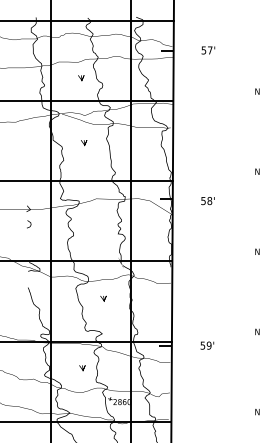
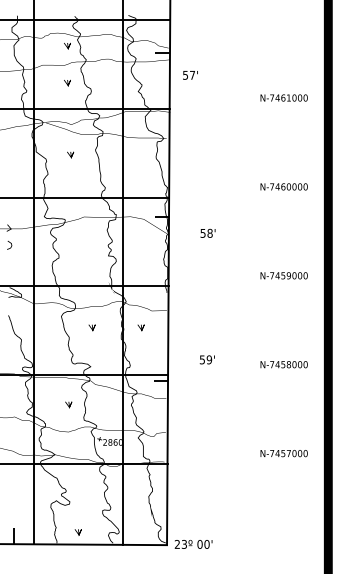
line: (81, 44) -> (67, 45), added
text: (208, 50) -> (190, 75), moved
text: (207, 200) -> (207, 232), moved
line: (147, 298) -> (140, 327), added
text: (206, 345) -> (206, 359), moved

